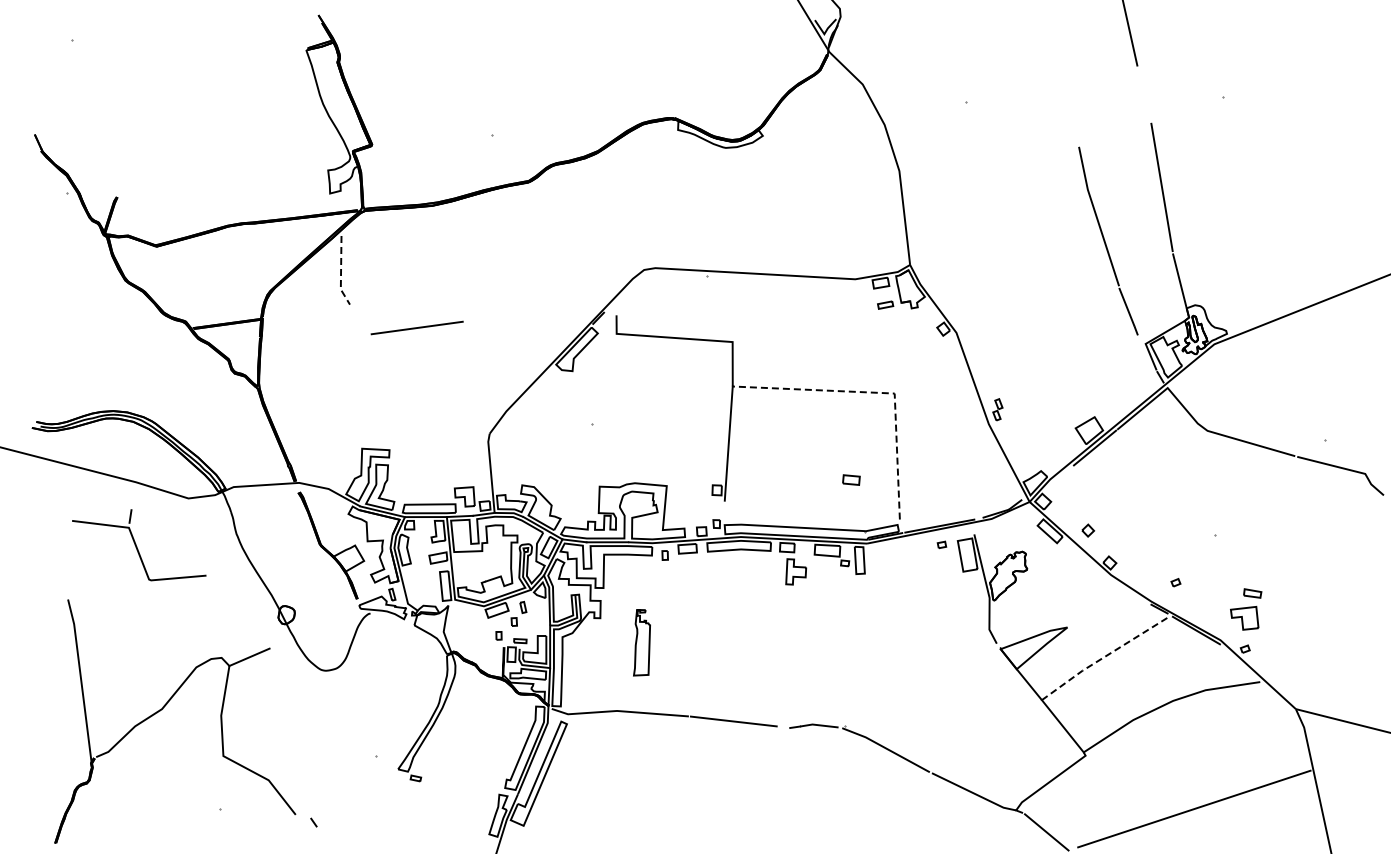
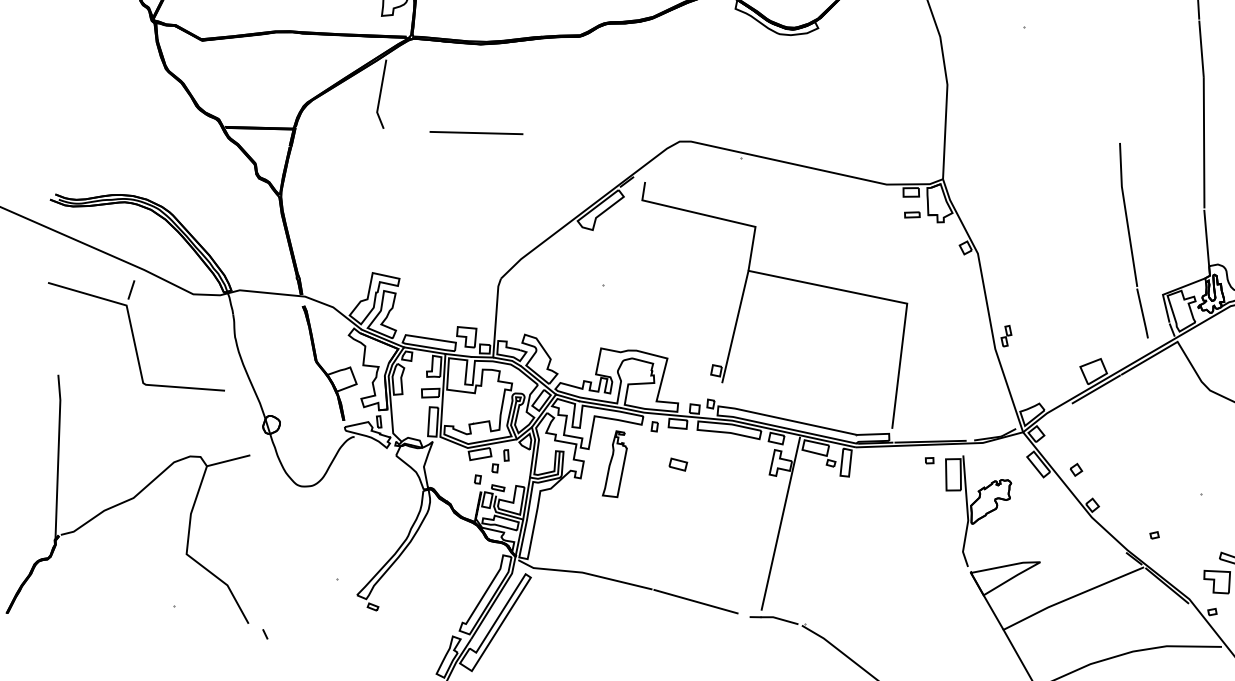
line: (1144, 95) -> (1201, 49), added
part: (1108, 240) -> (1134, 240), moved
line: (341, 272) -> (380, 95), dashed -> solid
line: (416, 327) -> (475, 132), moved
line: (876, 392) -> (889, 299), dashed -> solid
part: (851, 479) -> (678, 464), moved
part: (139, 545) -> (137, 332), size x1.43
line: (804, 630) -> (780, 523), added
part: (641, 642) -> (615, 464), moved
line: (1104, 657) -> (1072, 597), dashed -> solid

